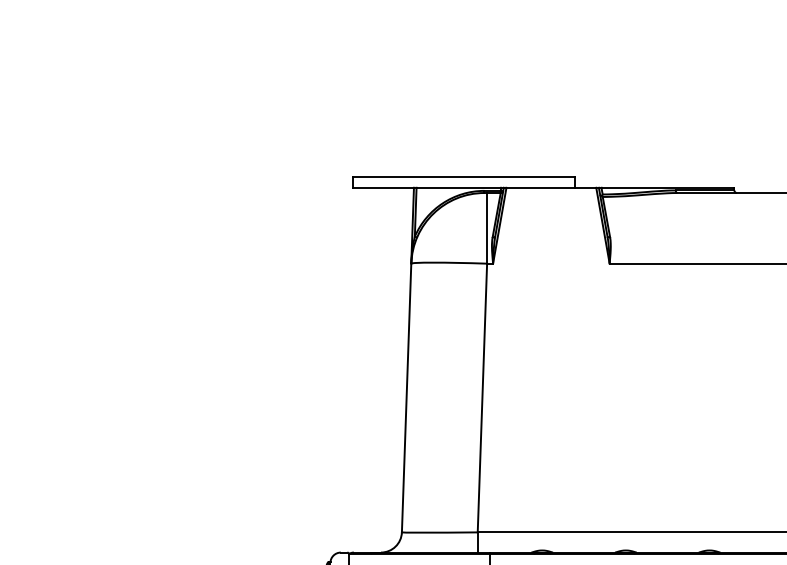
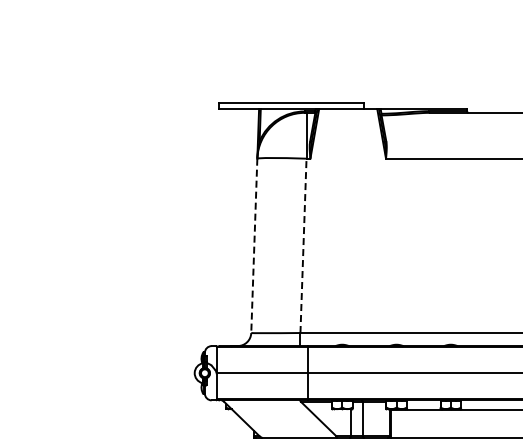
line: (482, 397) -> (303, 245), solid -> dashed
line: (406, 399) -> (254, 246), solid -> dashed

